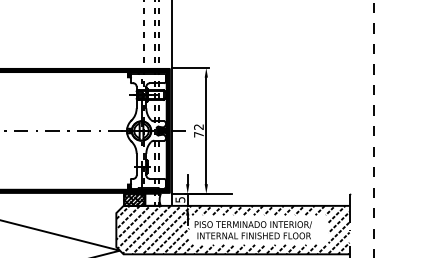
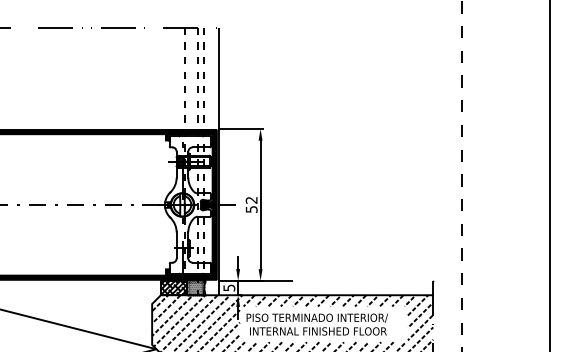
text: (198, 134) -> (251, 209), 72 -> 52
hatch: (153, 199) -> (196, 287), added

